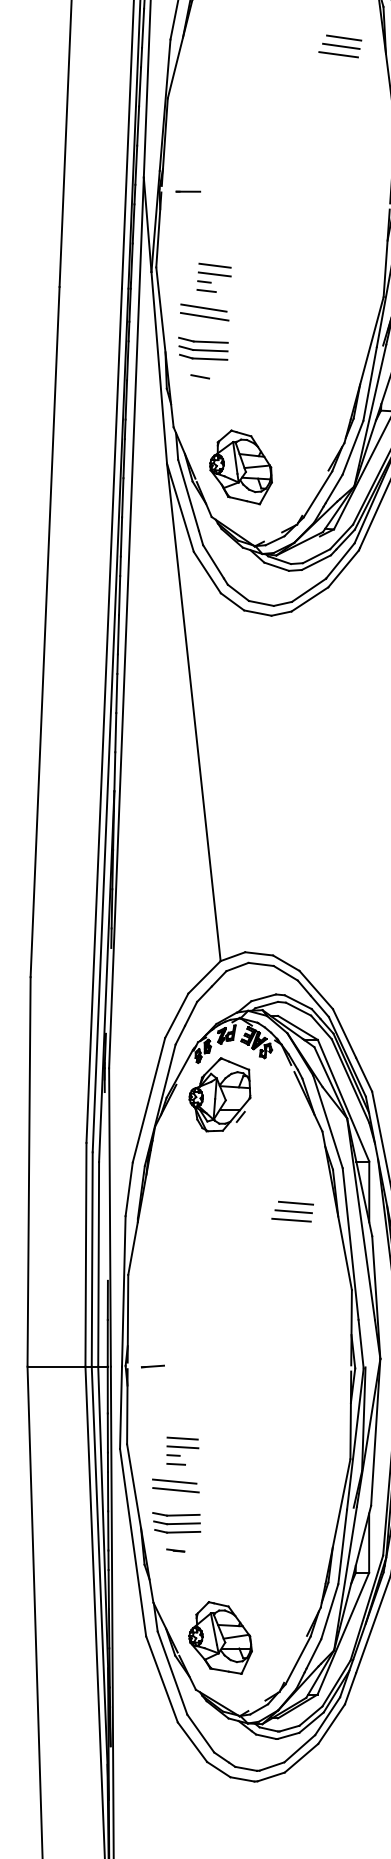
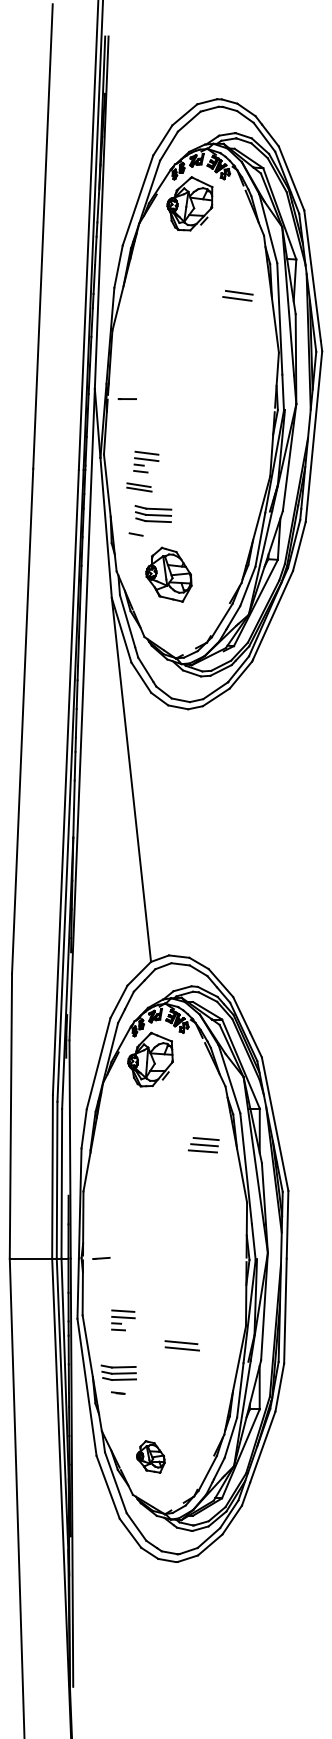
line: (342, 37) -> (240, 286), removed
part: (204, 312) -> (139, 487), size x0.7
part: (203, 348) -> (153, 513), moved
part: (240, 467) -> (168, 574), moved
part: (174, 1485) -> (181, 1345), moved
part: (219, 1637) -> (150, 1456), size x0.6

